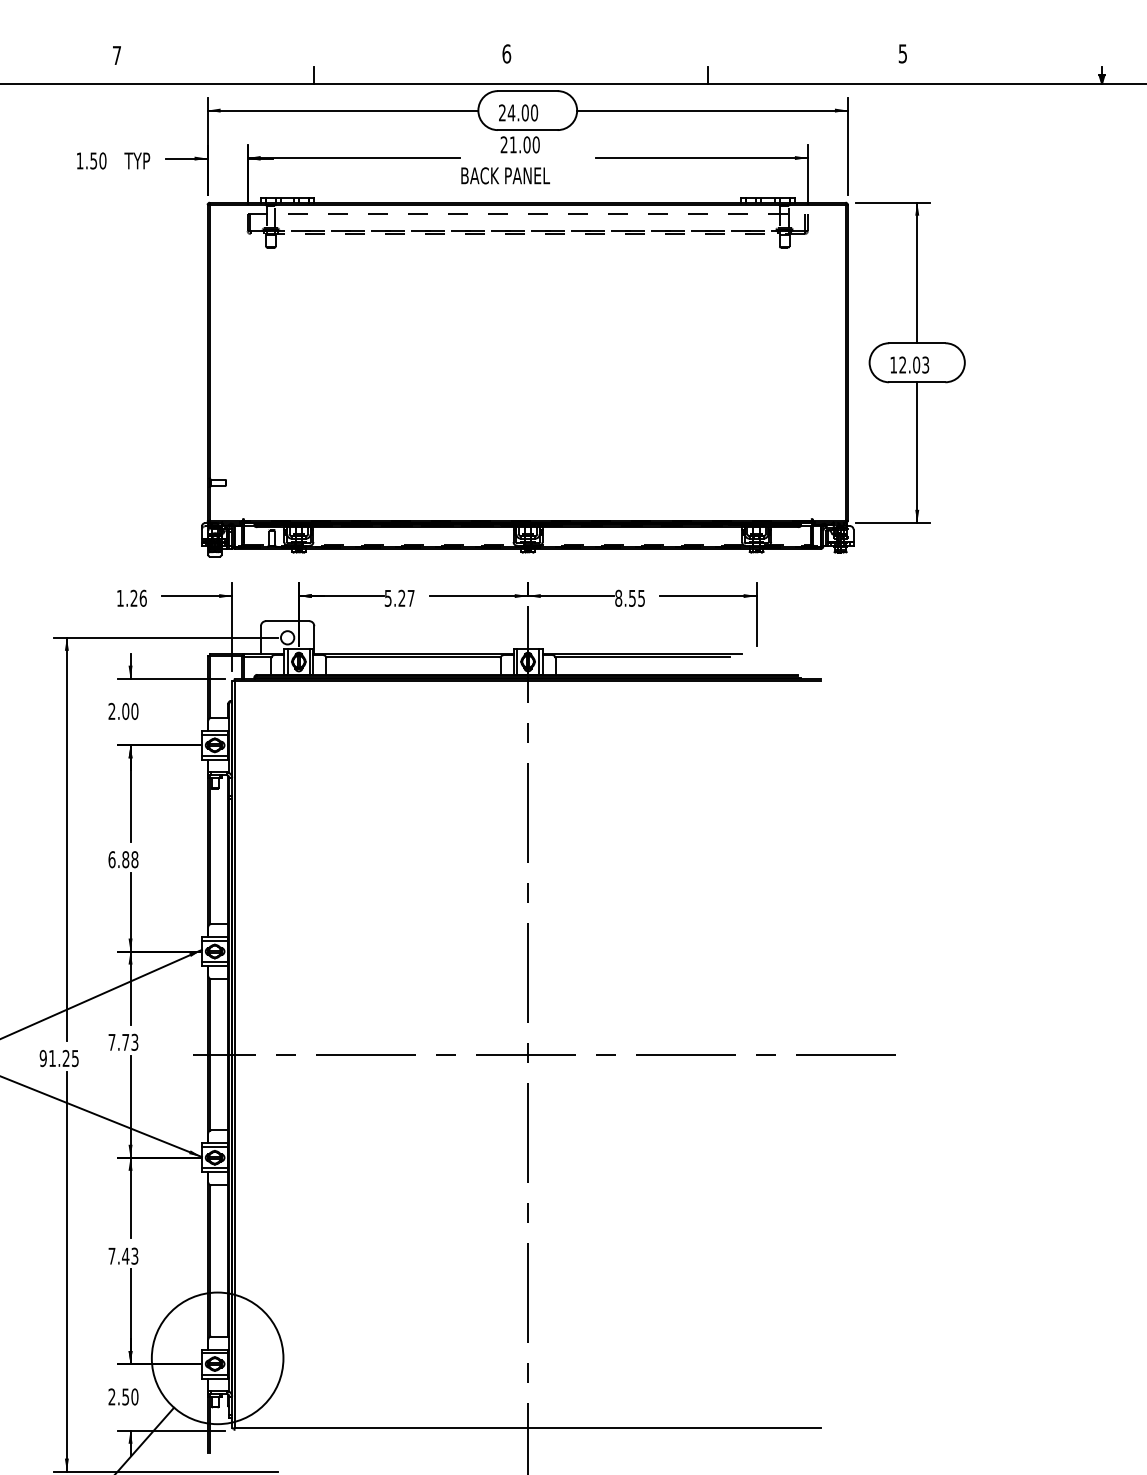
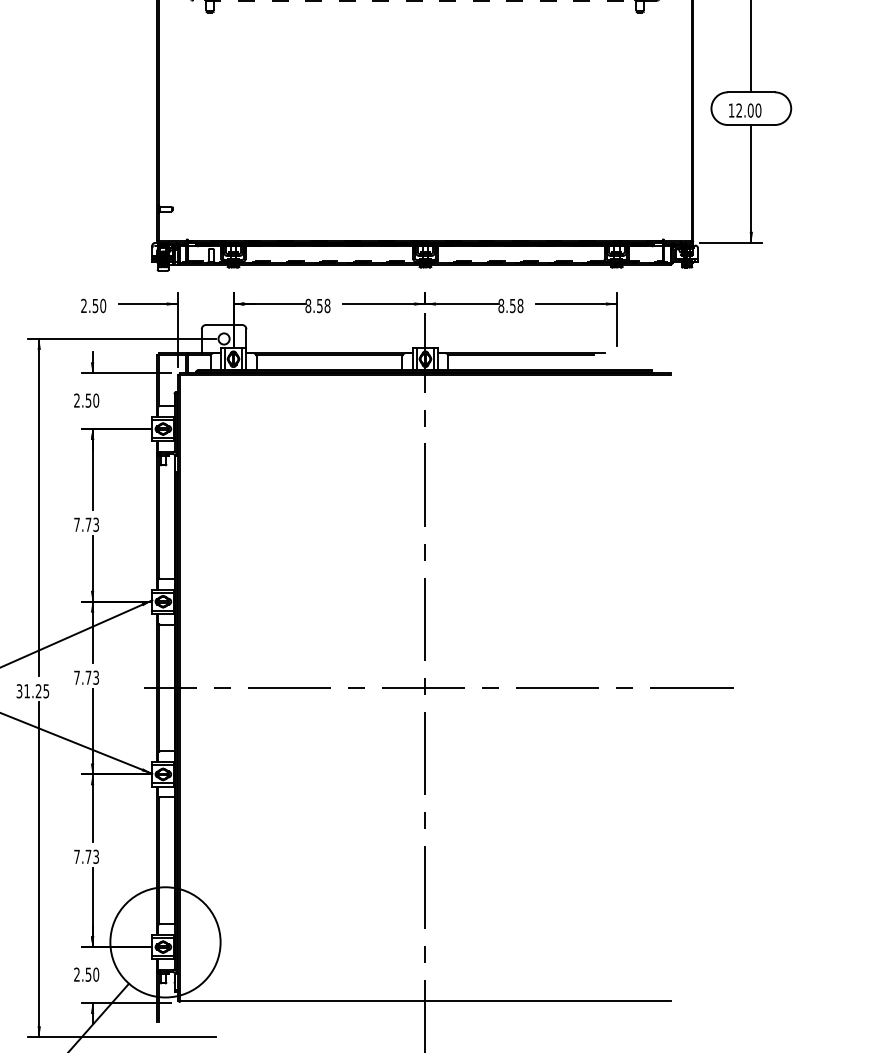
text: (925, 364) -> (758, 110), 12.03 -> 12.00
text: (131, 597) -> (93, 305), 1.26 -> 2.50
text: (399, 597) -> (317, 305), 5.27 -> 8.58
text: (641, 597) -> (520, 305), 8.55 -> 8.58
text: (125, 710) -> (88, 399), 2.00 -> 2.50
text: (123, 859) -> (86, 524), 6.88 -> 7.73
text: (42, 1058) -> (18, 691), 91.25 -> 31.25
text: (125, 1255) -> (88, 856), 7.43 -> 7.73

